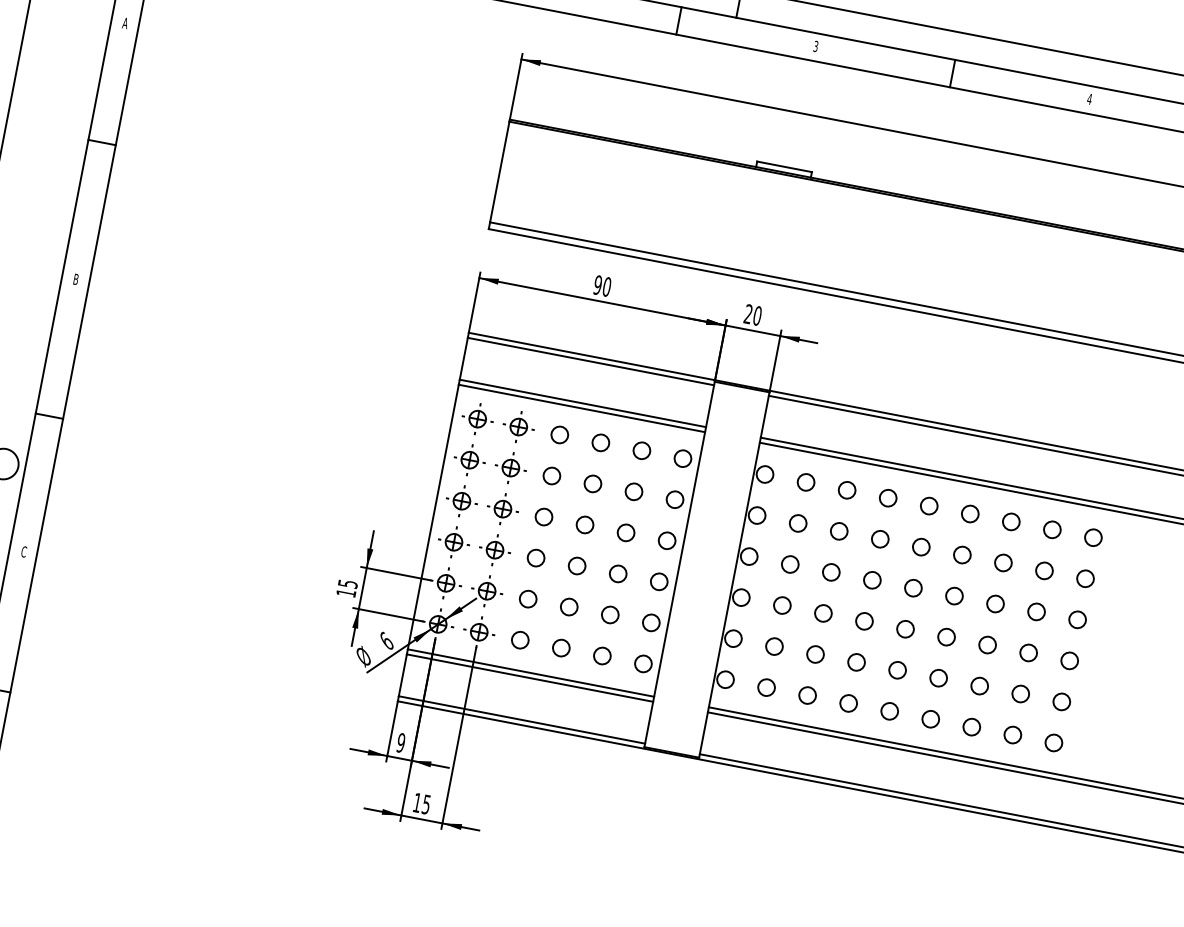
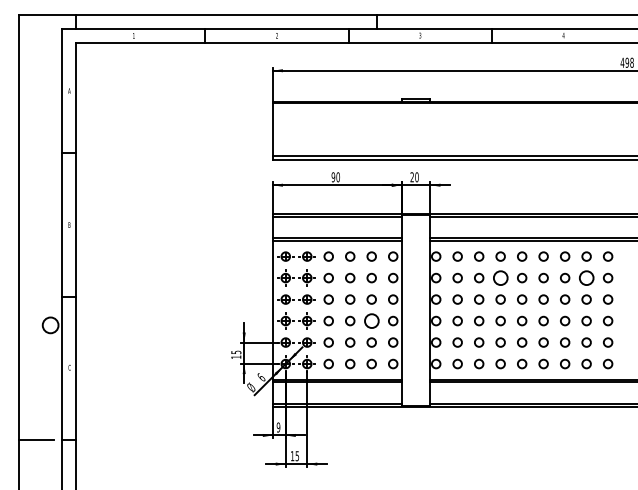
circle: (880, 538) -> (500, 277), size x1.6
circle: (1044, 569) -> (586, 277), size x1.6
circle: (617, 572) -> (371, 320), size x1.6

